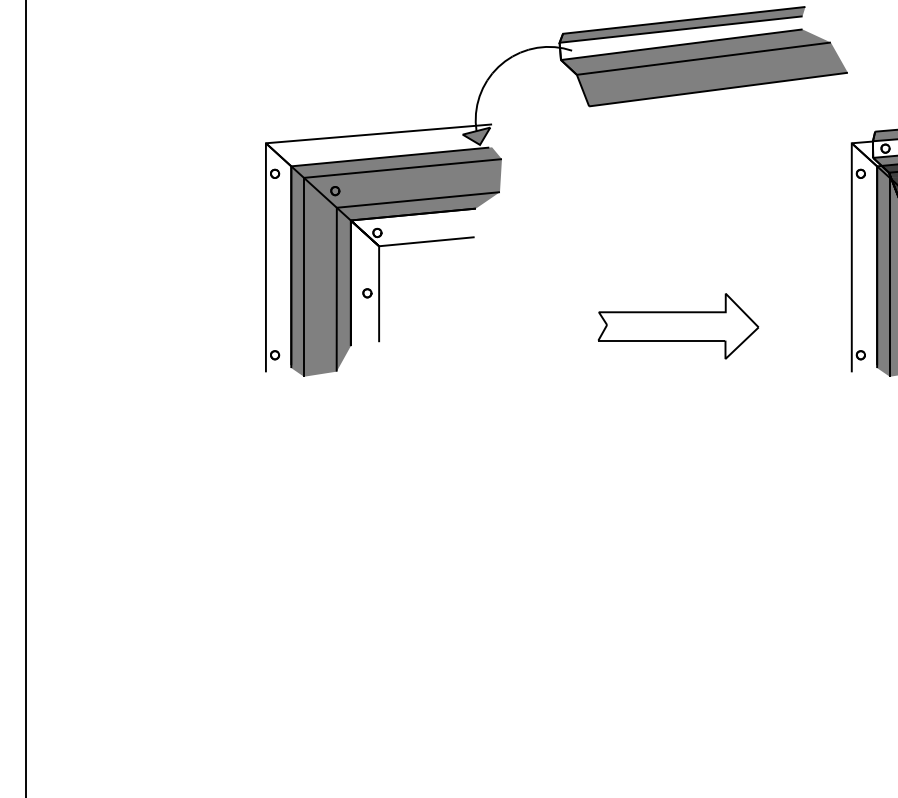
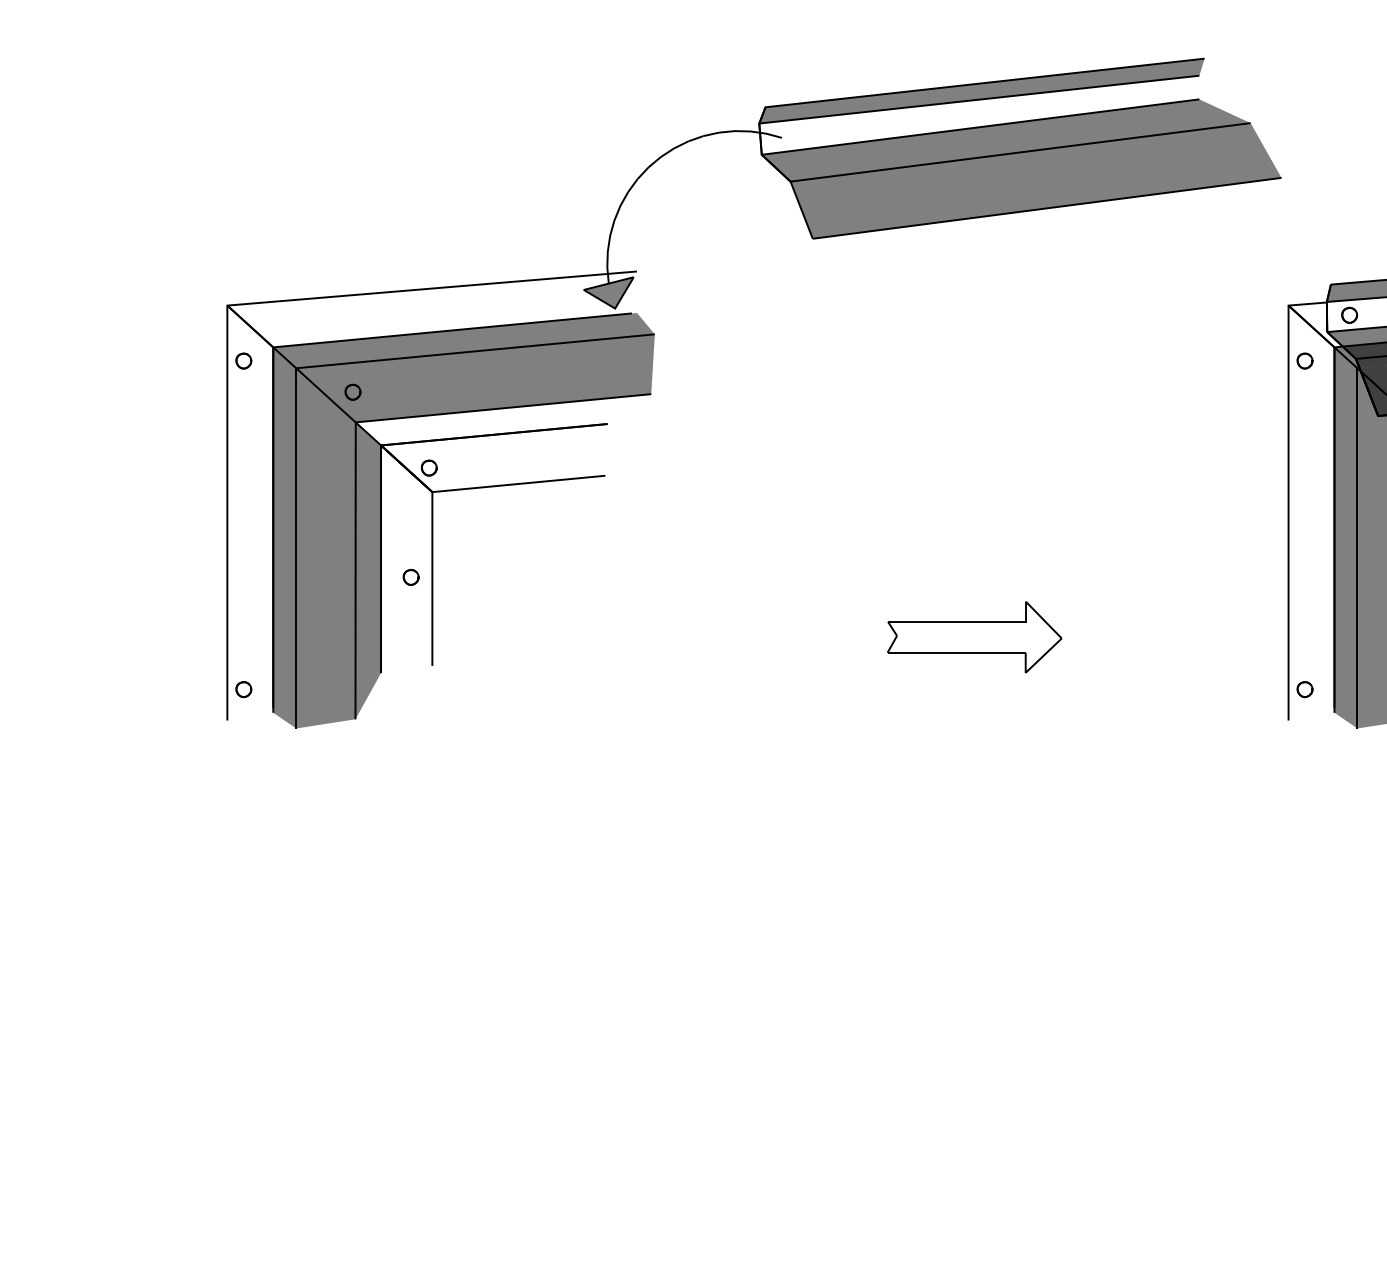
fill: (417, 206) -> (501, 420), removed
part: (678, 326) -> (974, 637), size x0.6

